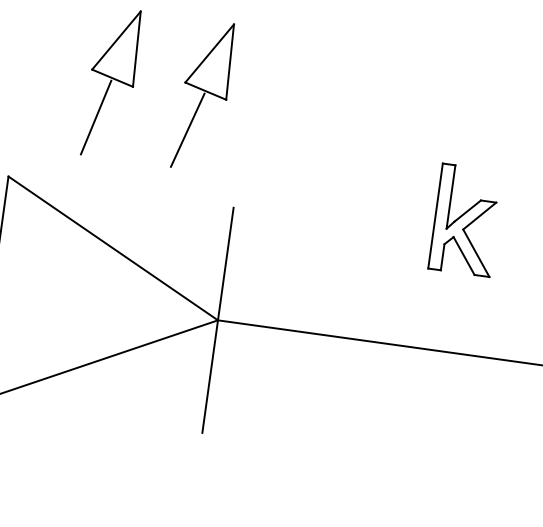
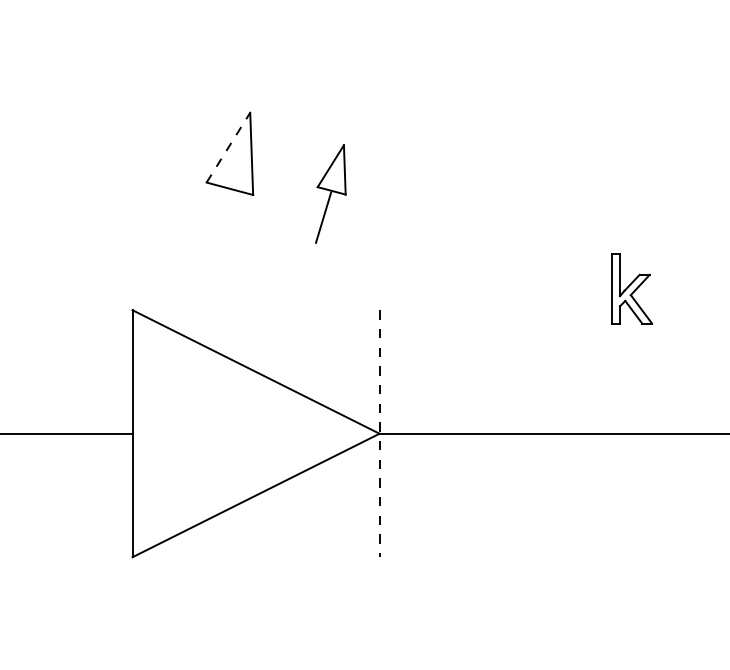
line: (116, 40) -> (228, 147), solid -> dashed
part: (203, 95) -> (330, 193), size x0.6
line: (95, 117) -> (217, 233), removed
part: (465, 219) -> (631, 288), size x0.6
line: (217, 320) -> (379, 433), solid -> dashed

